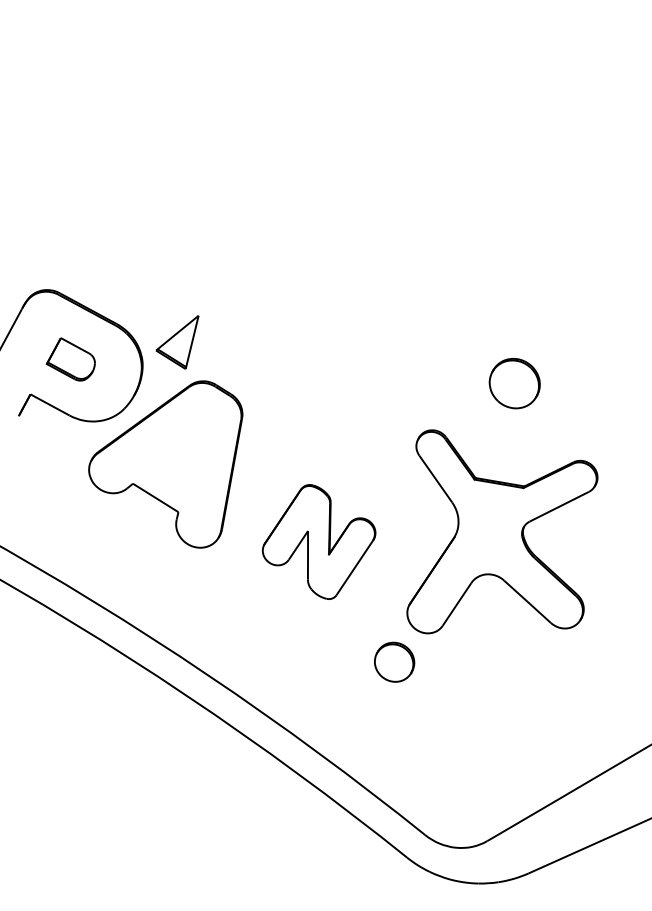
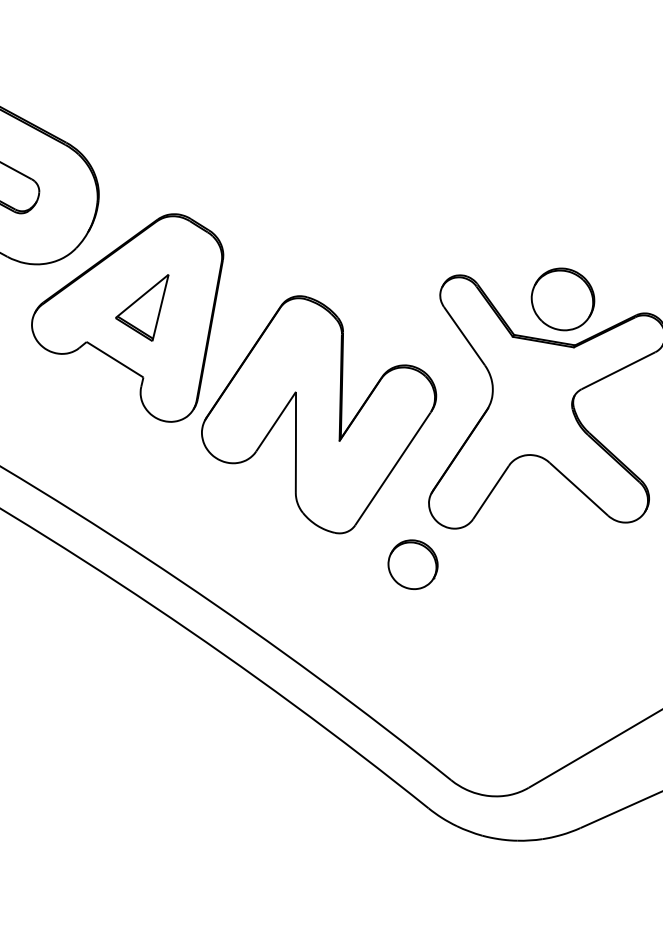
part: (177, 342) -> (142, 308), moved
part: (514, 383) -> (562, 299), moved
part: (318, 541) -> (318, 414), size x1.67

